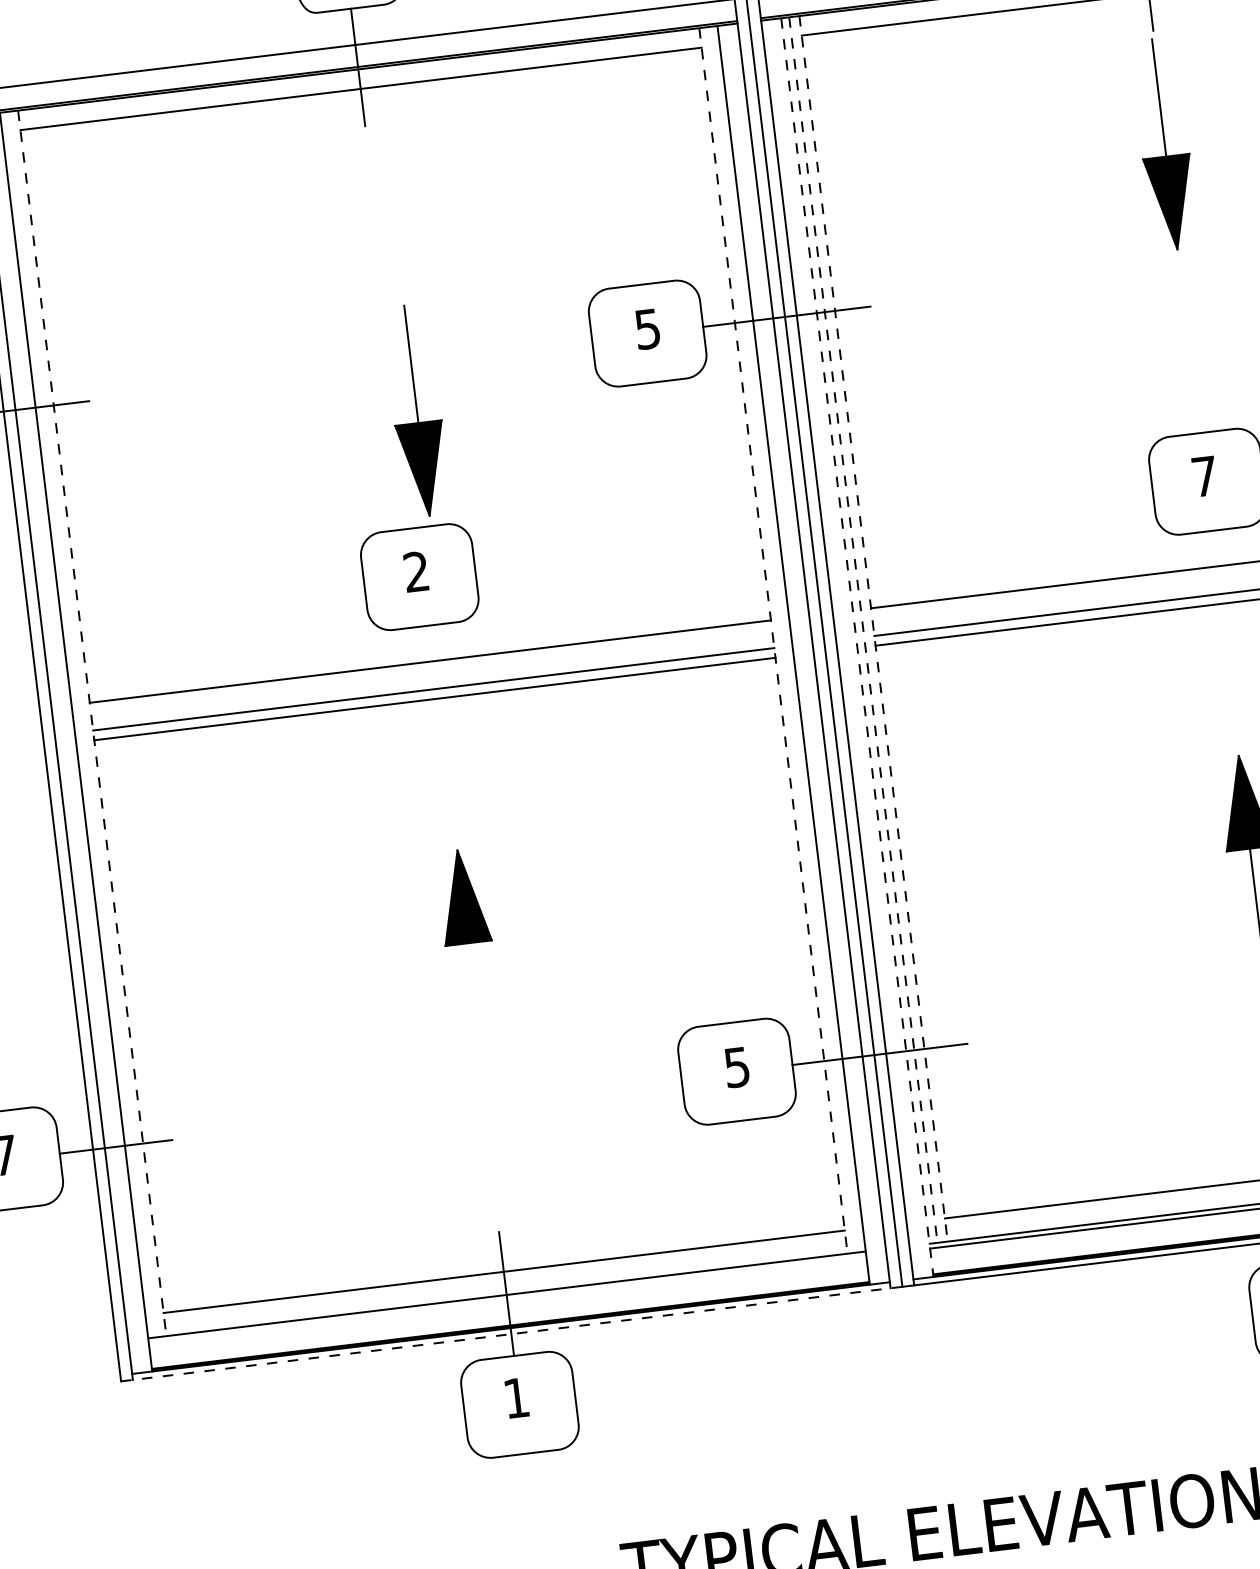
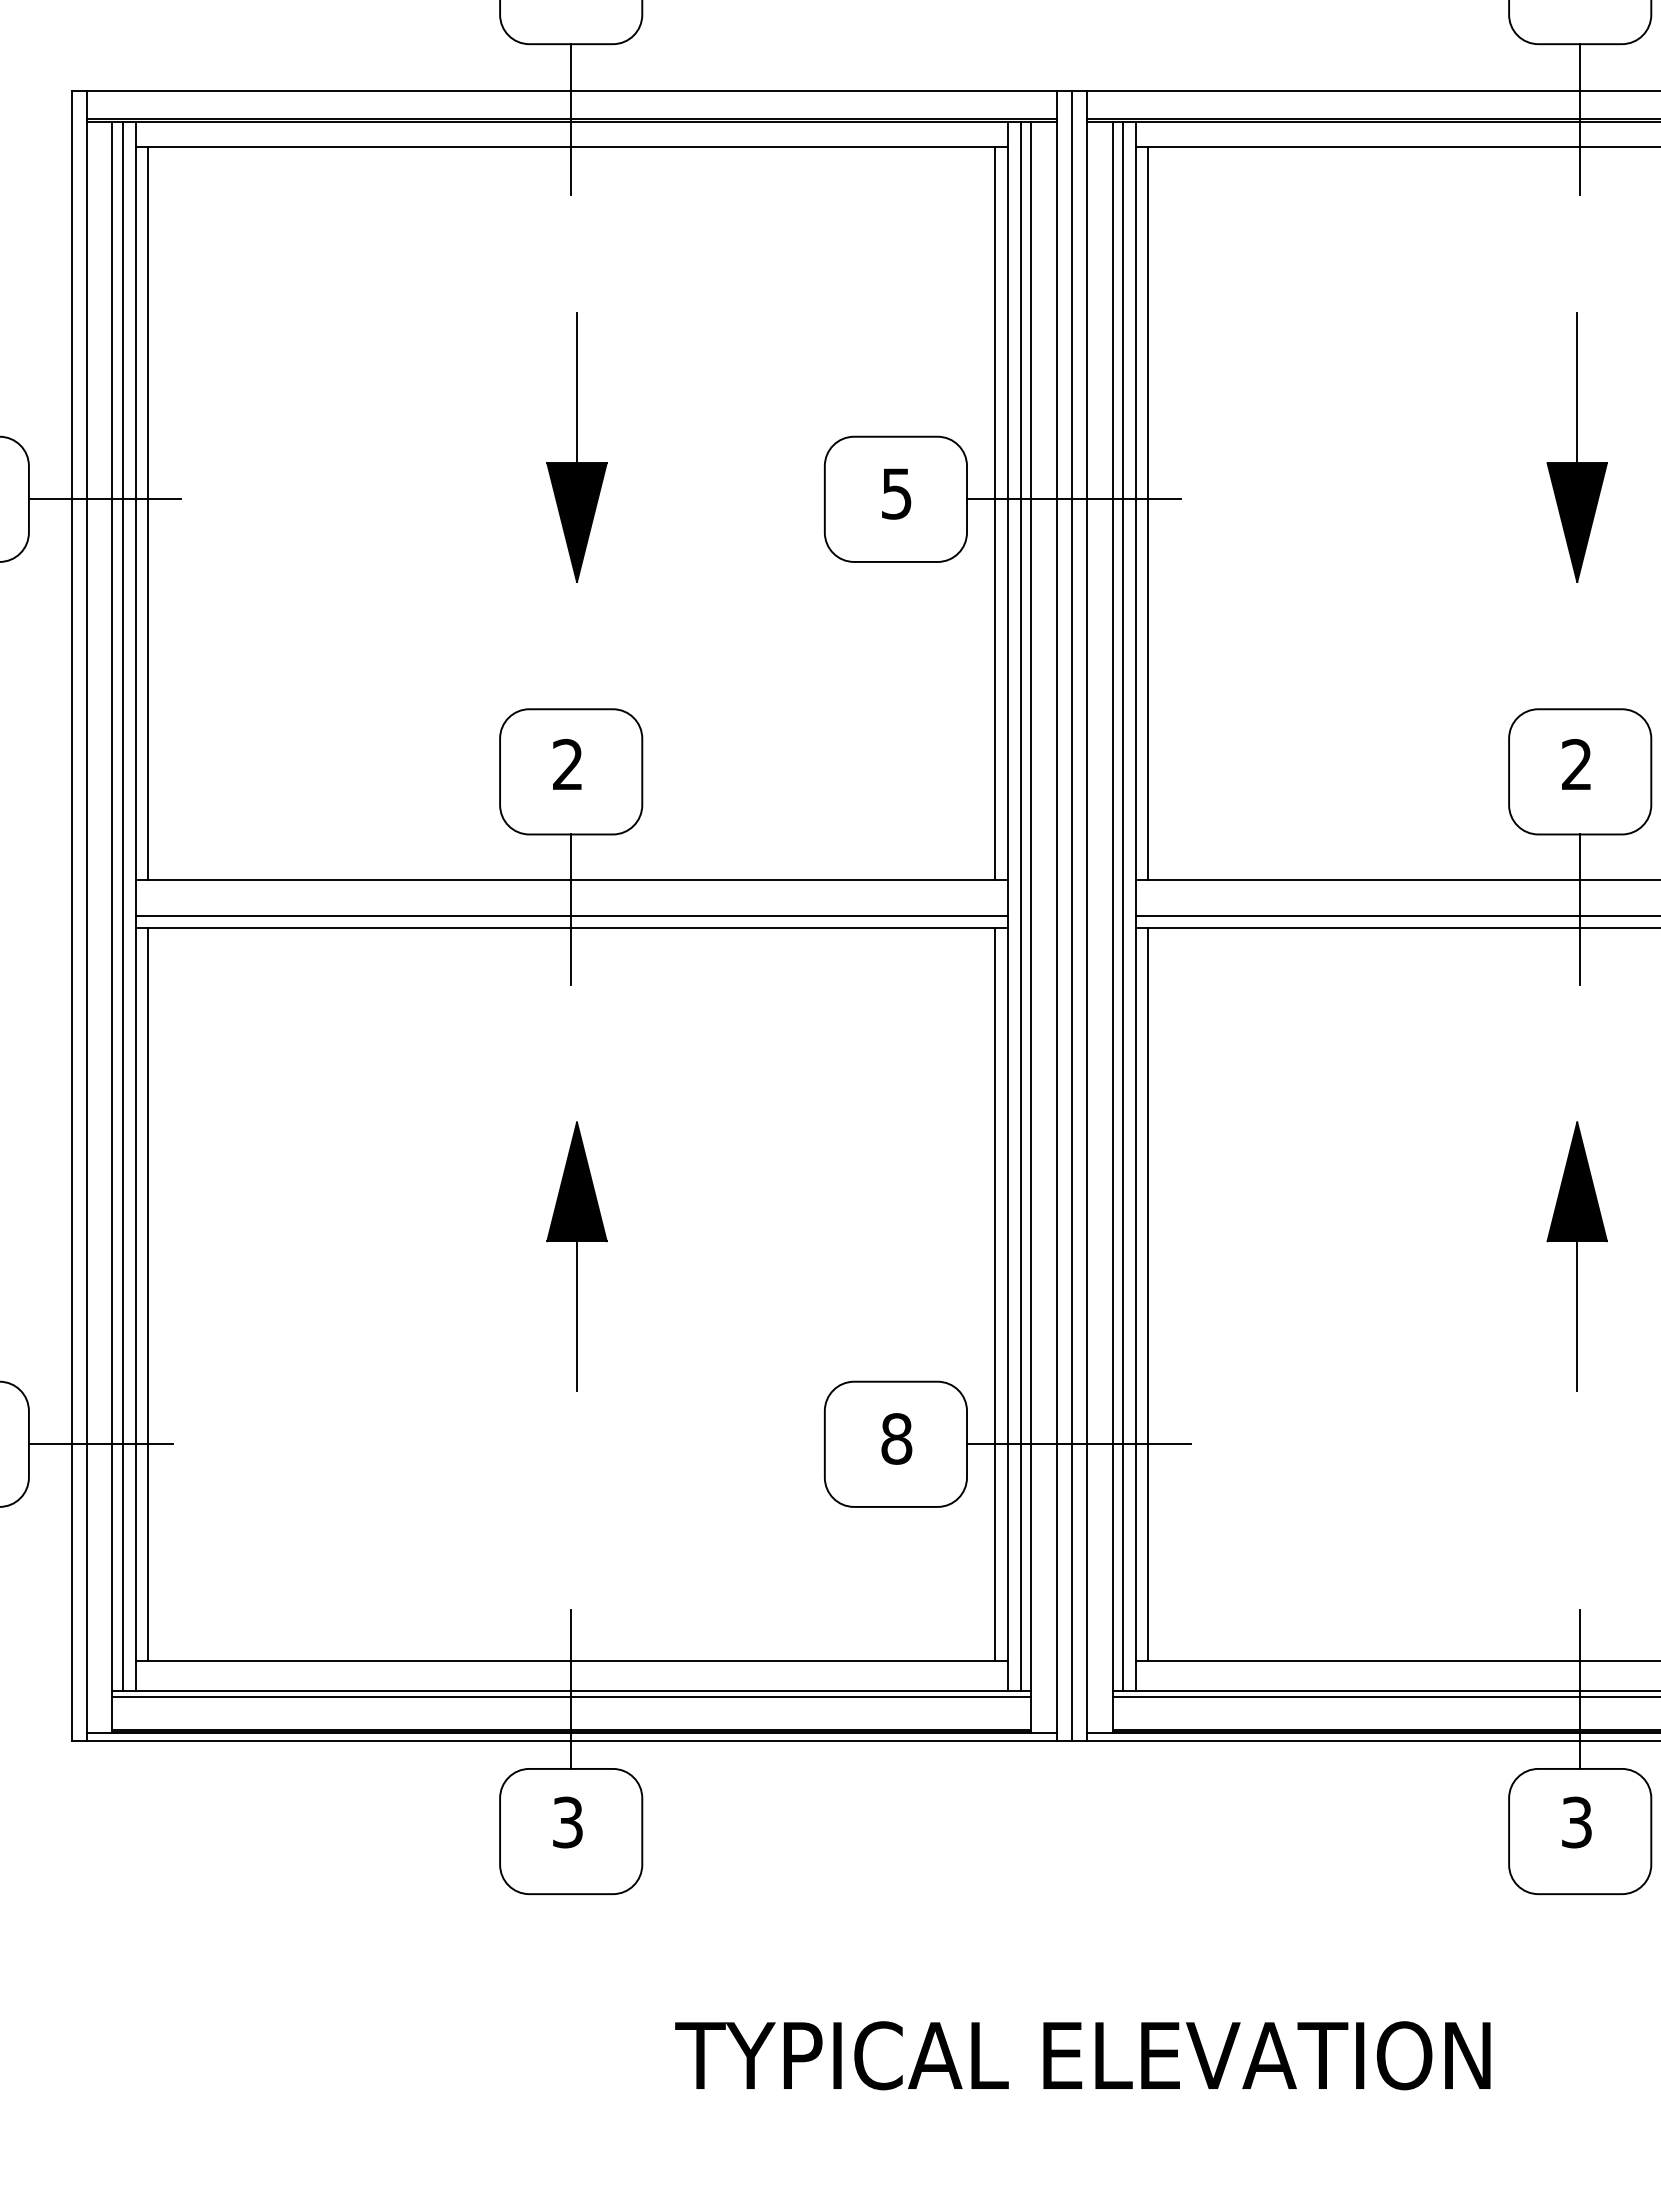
part: (1164, 144) -> (1576, 447), moved
line: (846, 320) -> (1148, 513), added
line: (726, 335) -> (995, 513), added
part: (416, 410) -> (576, 447), moved
line: (65, 415) -> (148, 513), added
text: (1204, 475) -> (1576, 763), 7 -> 2
line: (1221, 589) -> (1580, 909), added
line: (873, 628) -> (1135, 906), dashed -> solid
line: (863, 630) -> (1122, 906), dashed -> solid
line: (783, 639) -> (1020, 905), added
line: (773, 641) -> (1007, 906), dashed -> solid
line: (857, 647) -> (1112, 927), dashed -> solid
line: (433, 684) -> (571, 909), added
line: (81, 723) -> (122, 905), added
line: (92, 723) -> (135, 906), dashed -> solid
line: (920, 930) -> (1148, 1294), added
line: (800, 945) -> (995, 1294), added
line: (476, 1001) -> (577, 1316), added
line: (139, 1025) -> (148, 1294), added
text: (736, 1067) -> (896, 1438), 5 -> 8
line: (507, 1300) -> (571, 1697), added
line: (512, 1334) -> (572, 1741), dashed -> solid
text: (516, 1398) -> (567, 1822), 1 -> 3

